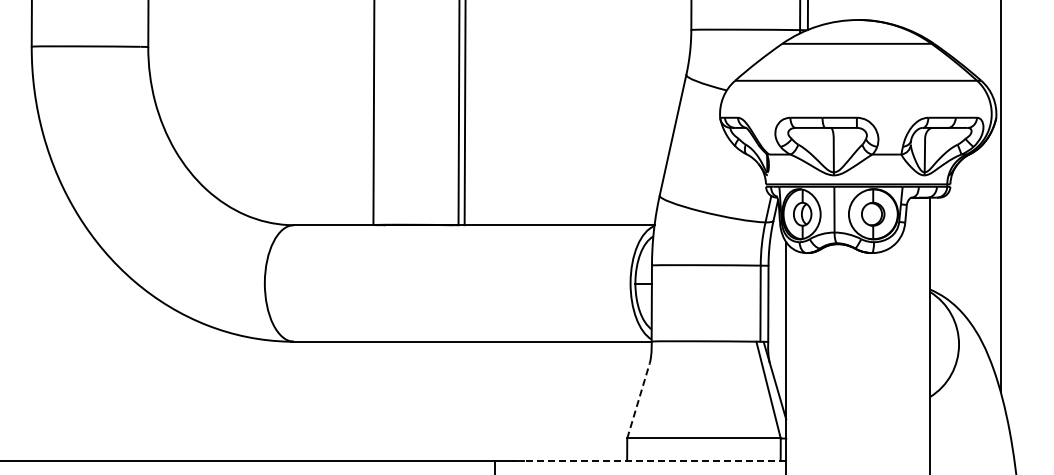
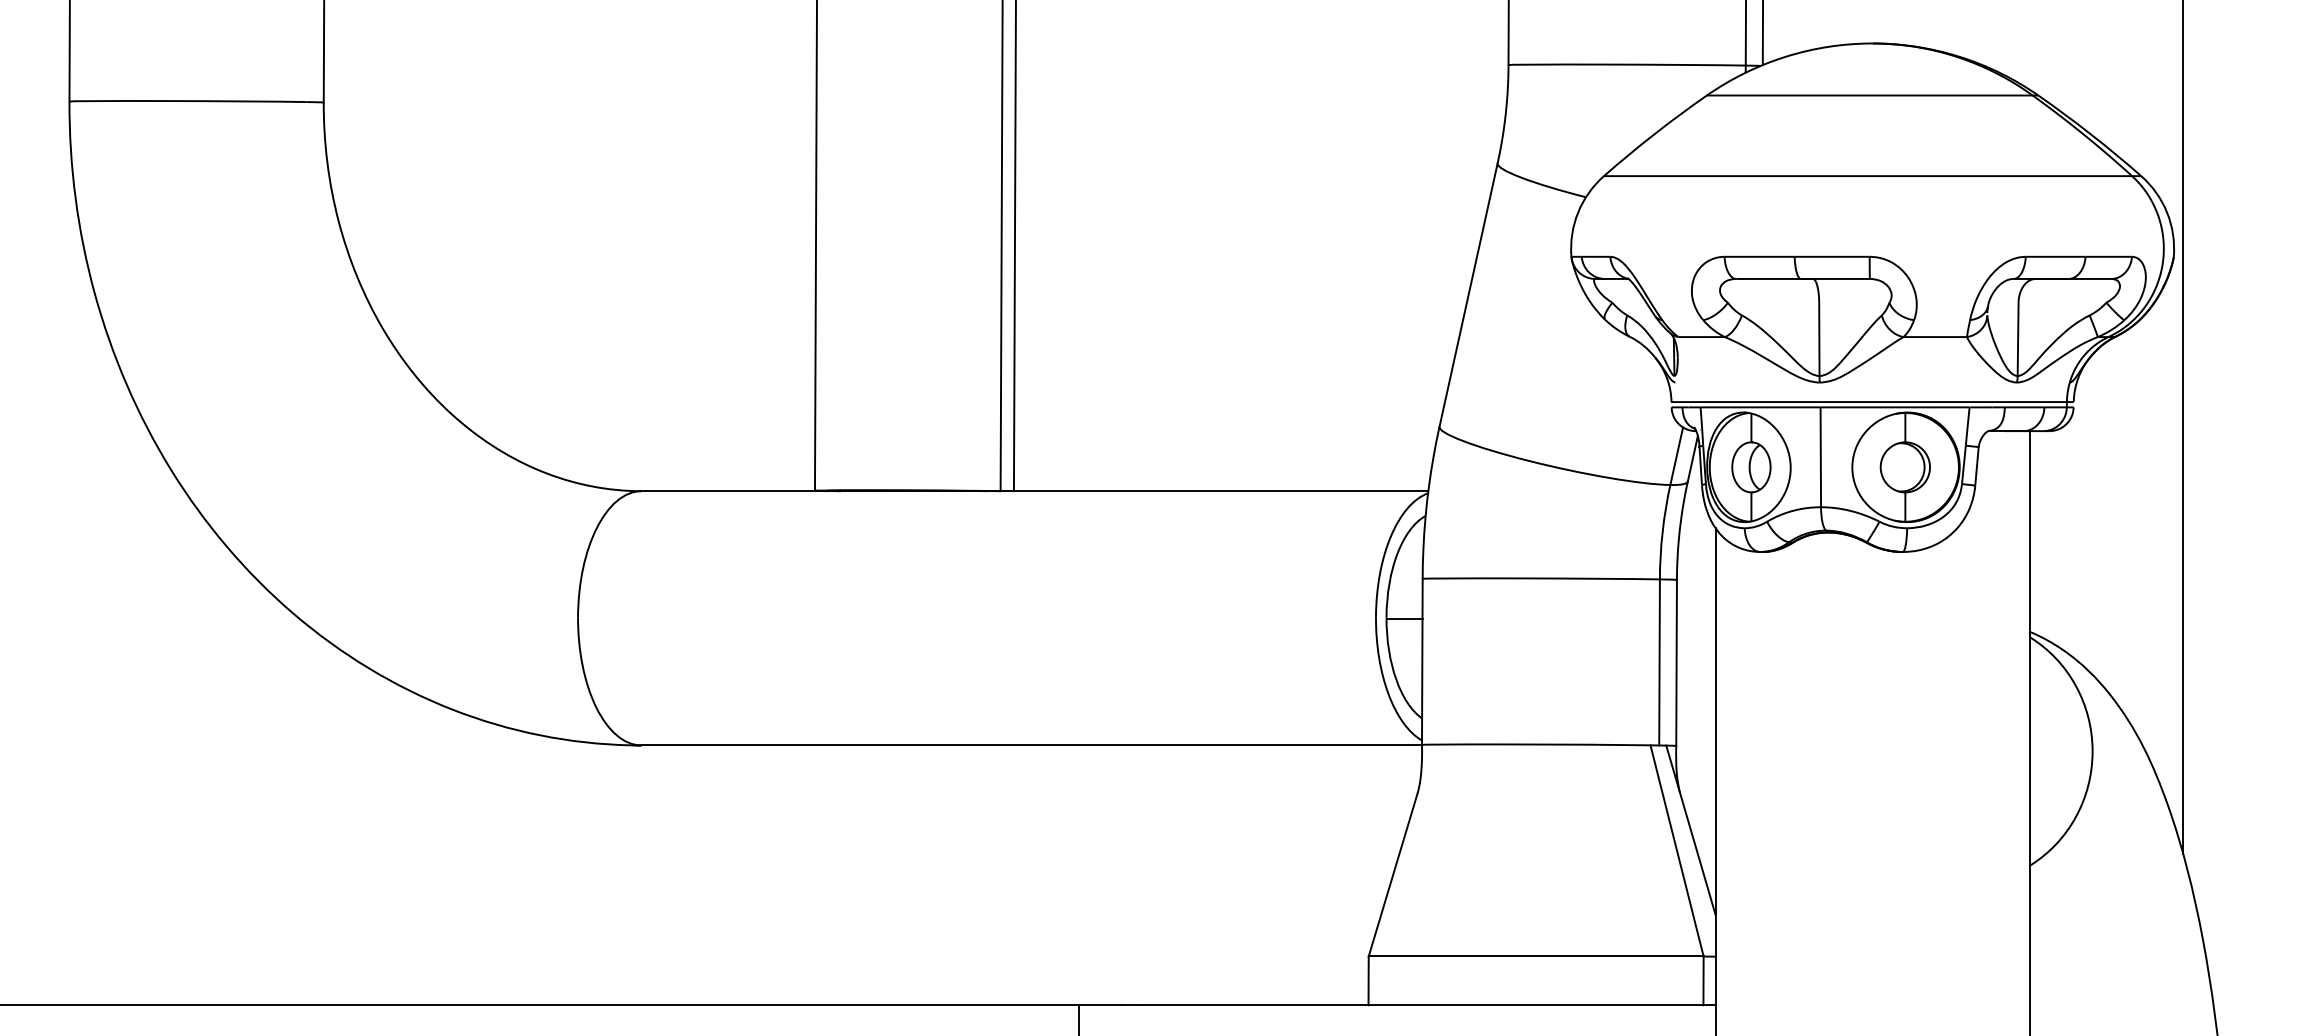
line: (638, 400) -> (1393, 873), dashed -> solid
line: (654, 460) -> (1428, 1004), dashed -> solid

